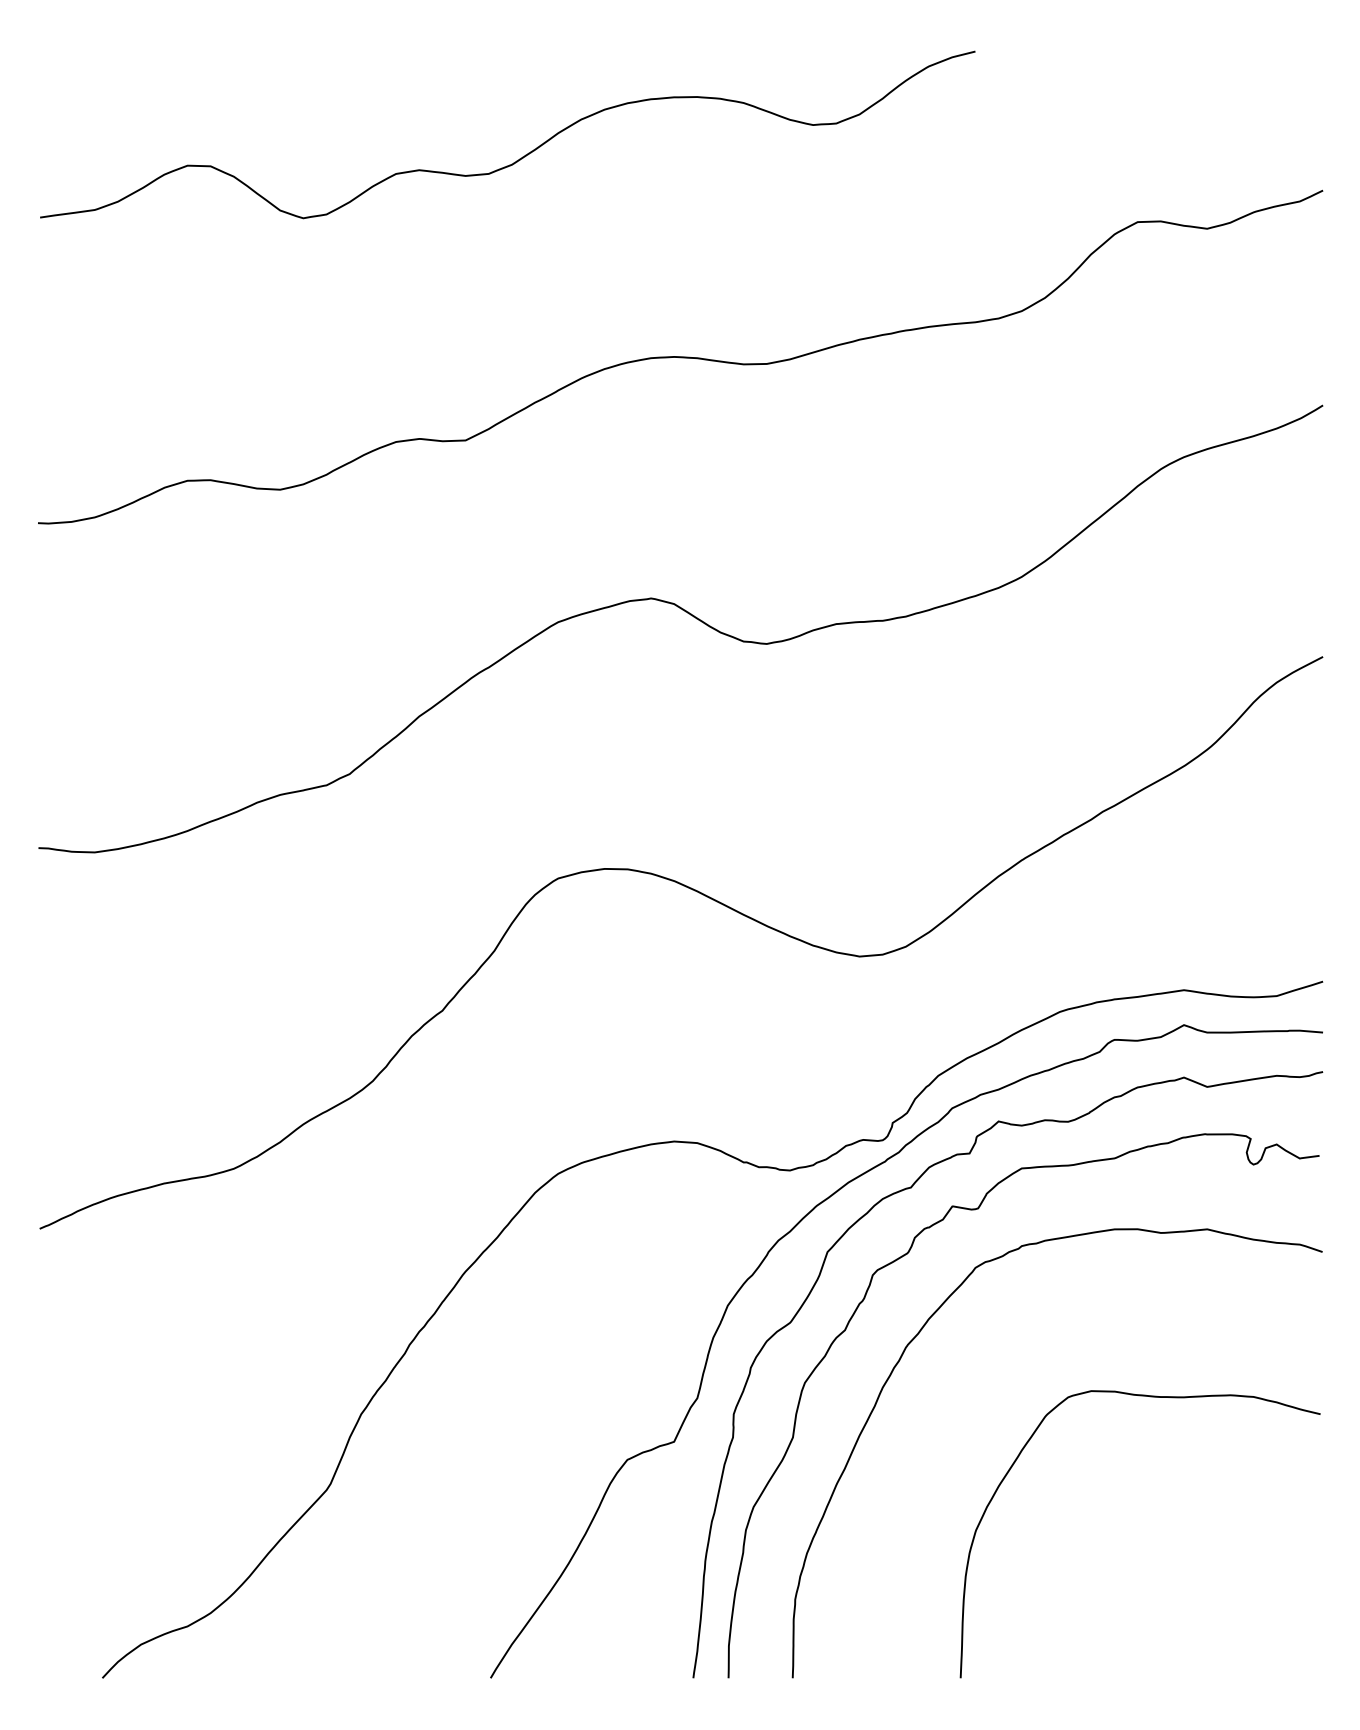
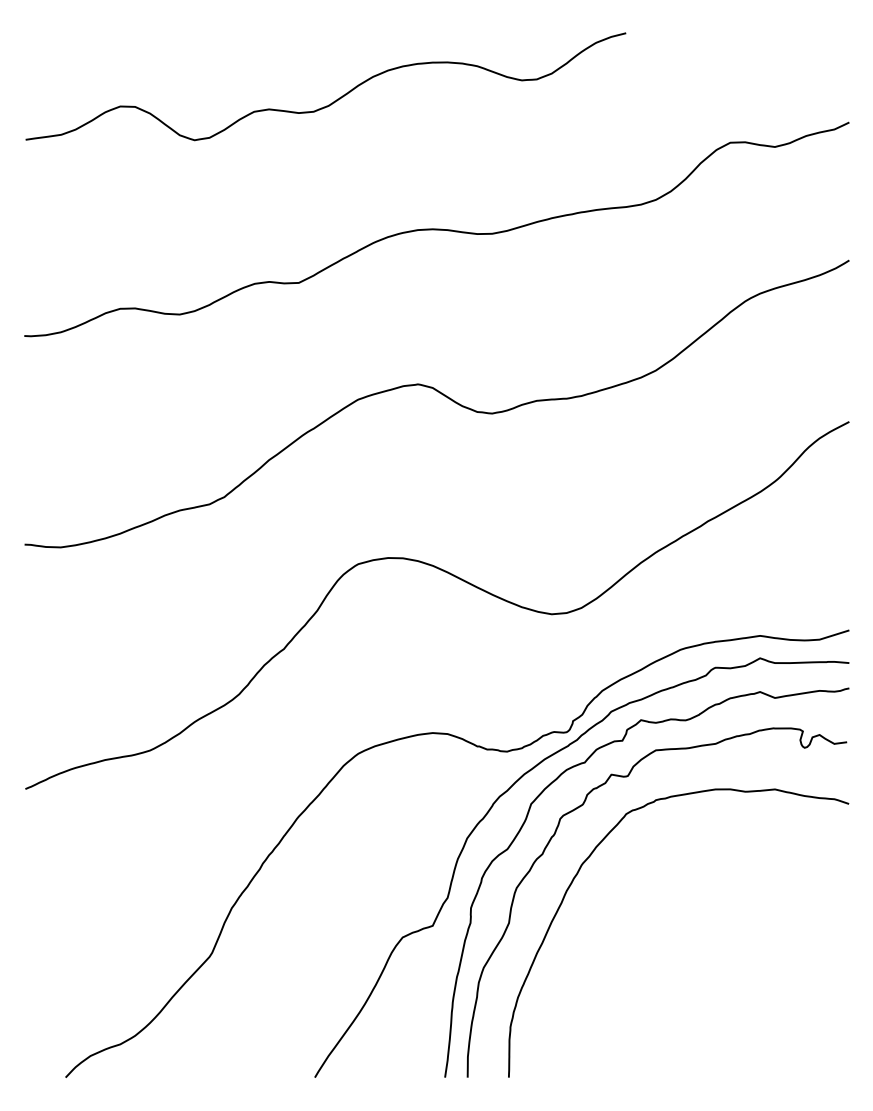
curve: (1144, 1397) -> (734, 897), removed

